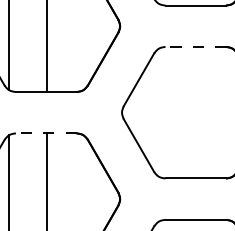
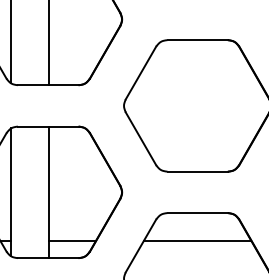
line: (195, 47) -> (197, 40), dashed -> solid
line: (45, 133) -> (47, 126), dashed -> solid

